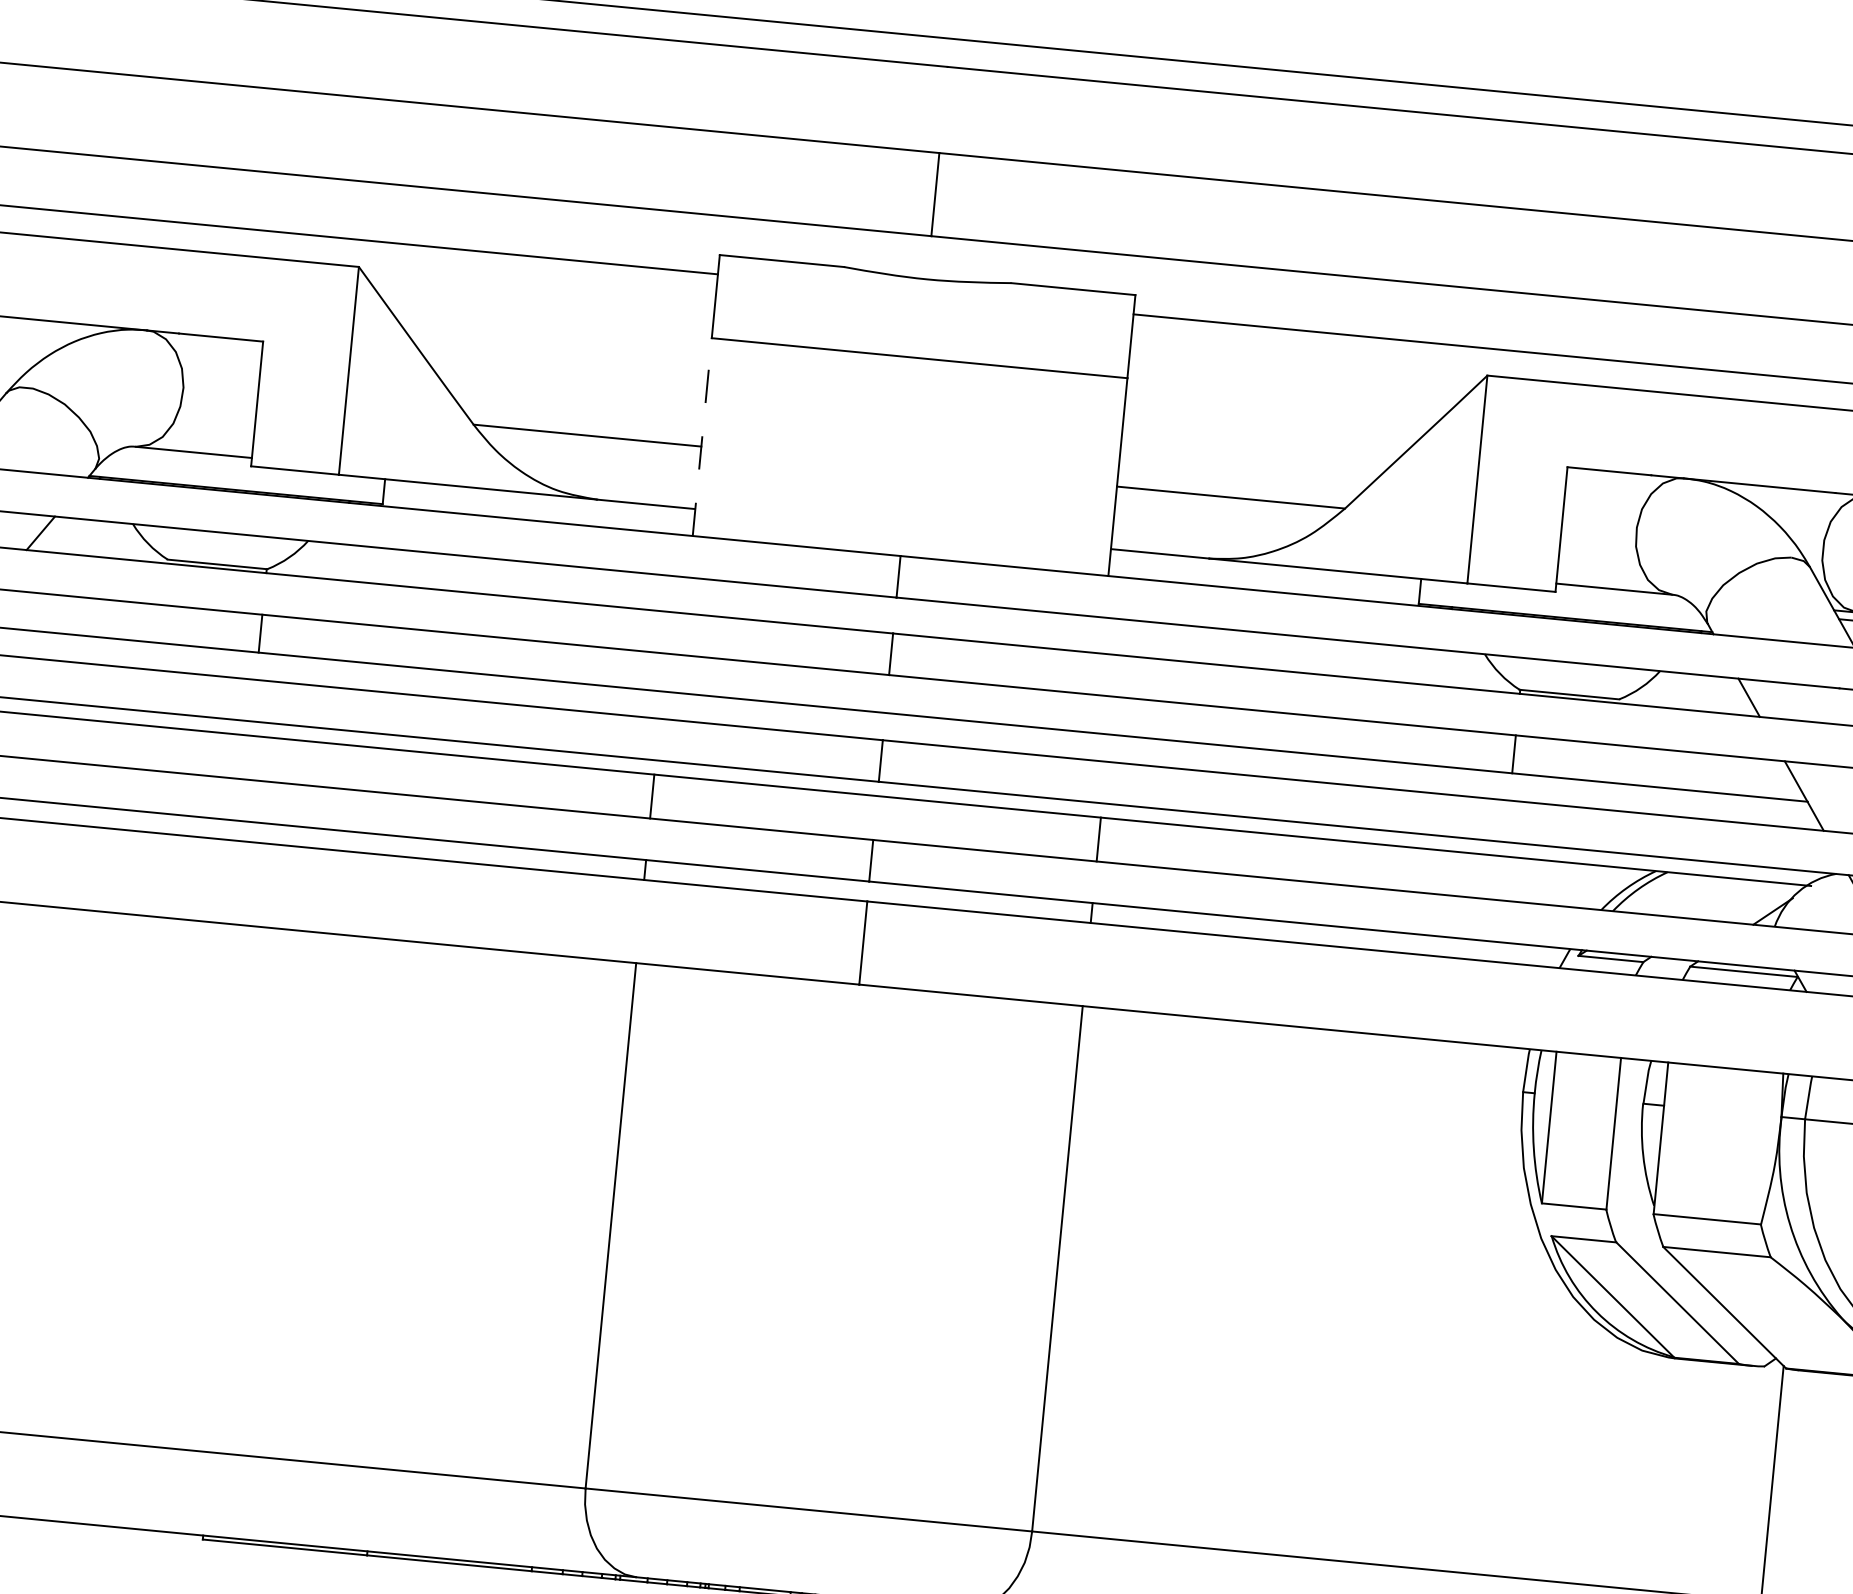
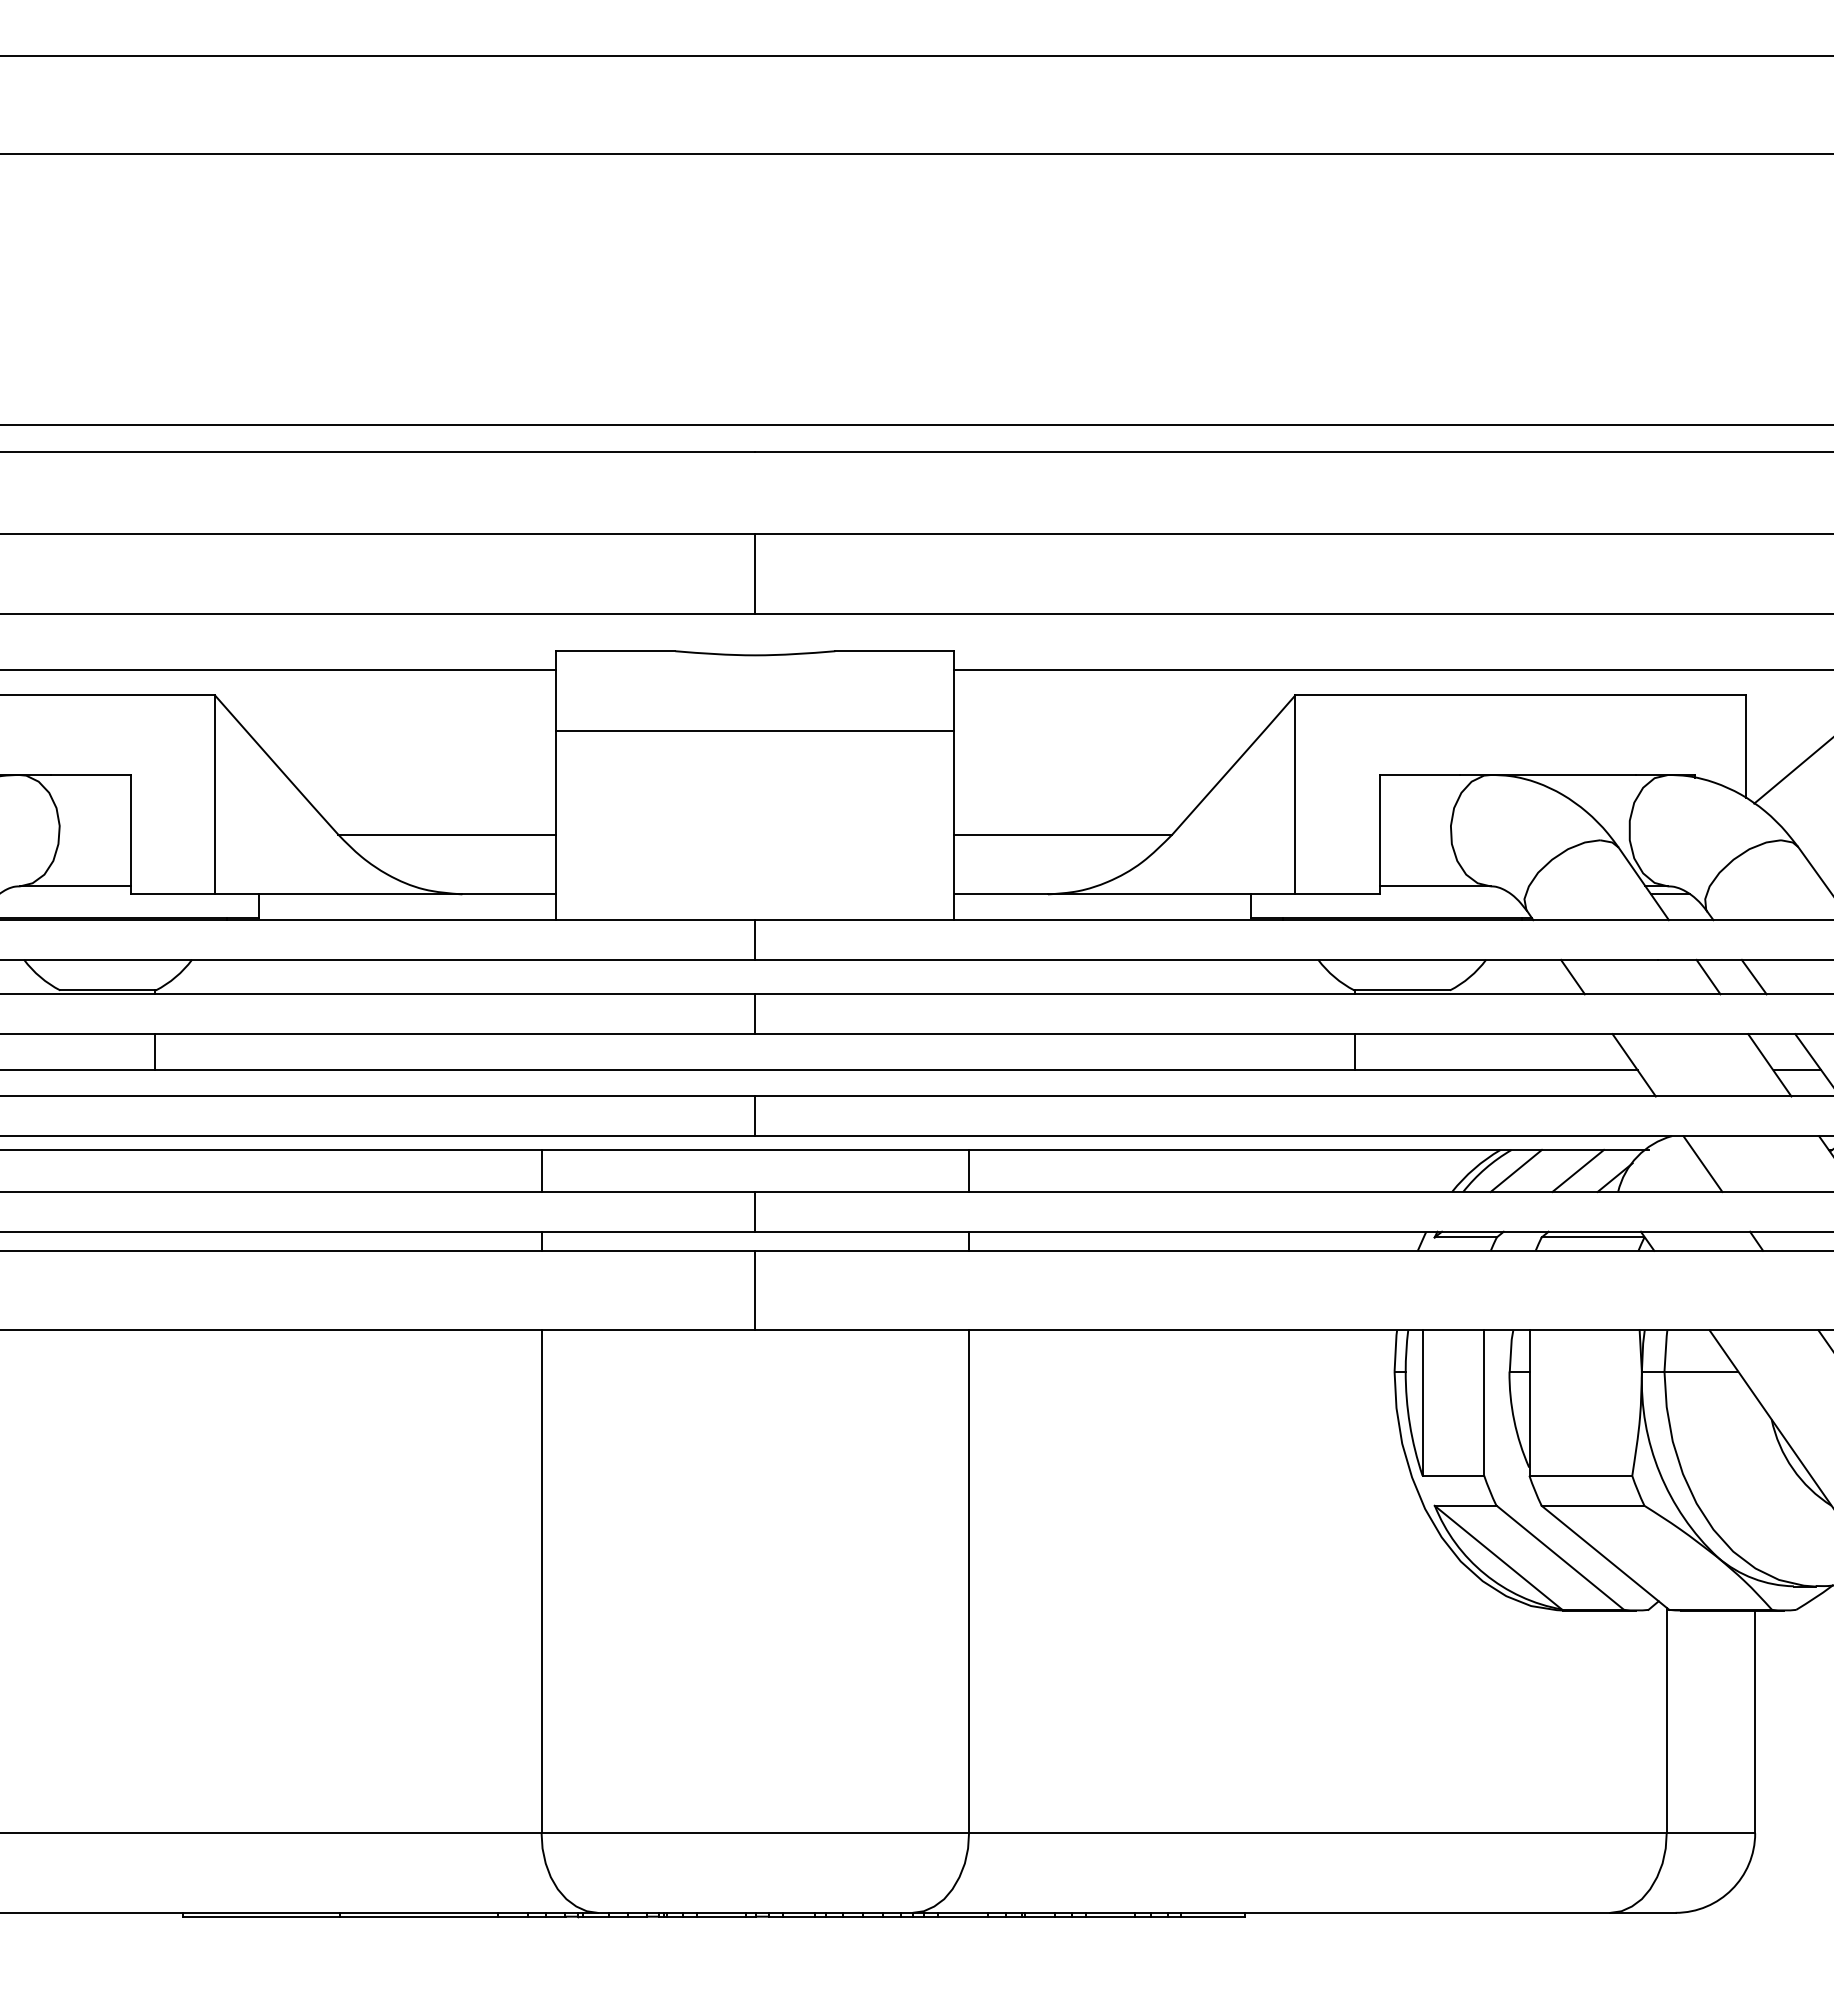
line: (702, 437) -> (556, 825), dashed -> solid
line: (1669, 894) -> (1515, 1170), added
line: (1735, 900) -> (1578, 1170), added

